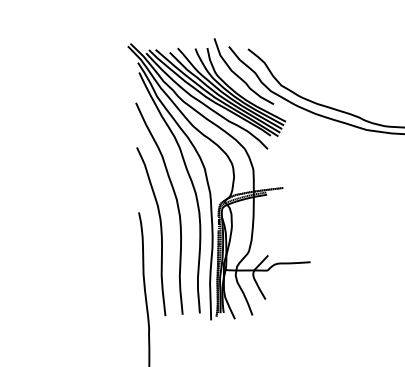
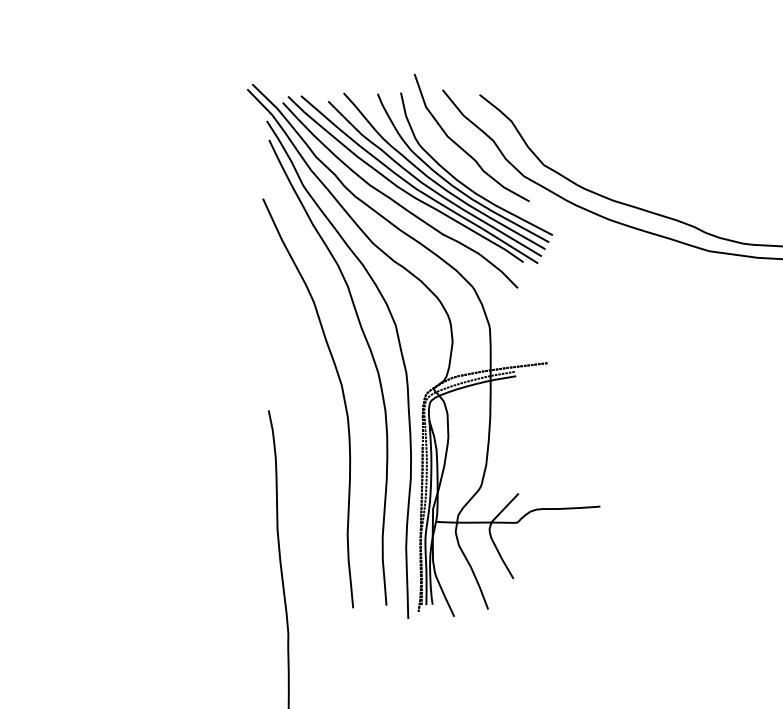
curve: (160, 231) -> (310, 447), removed

